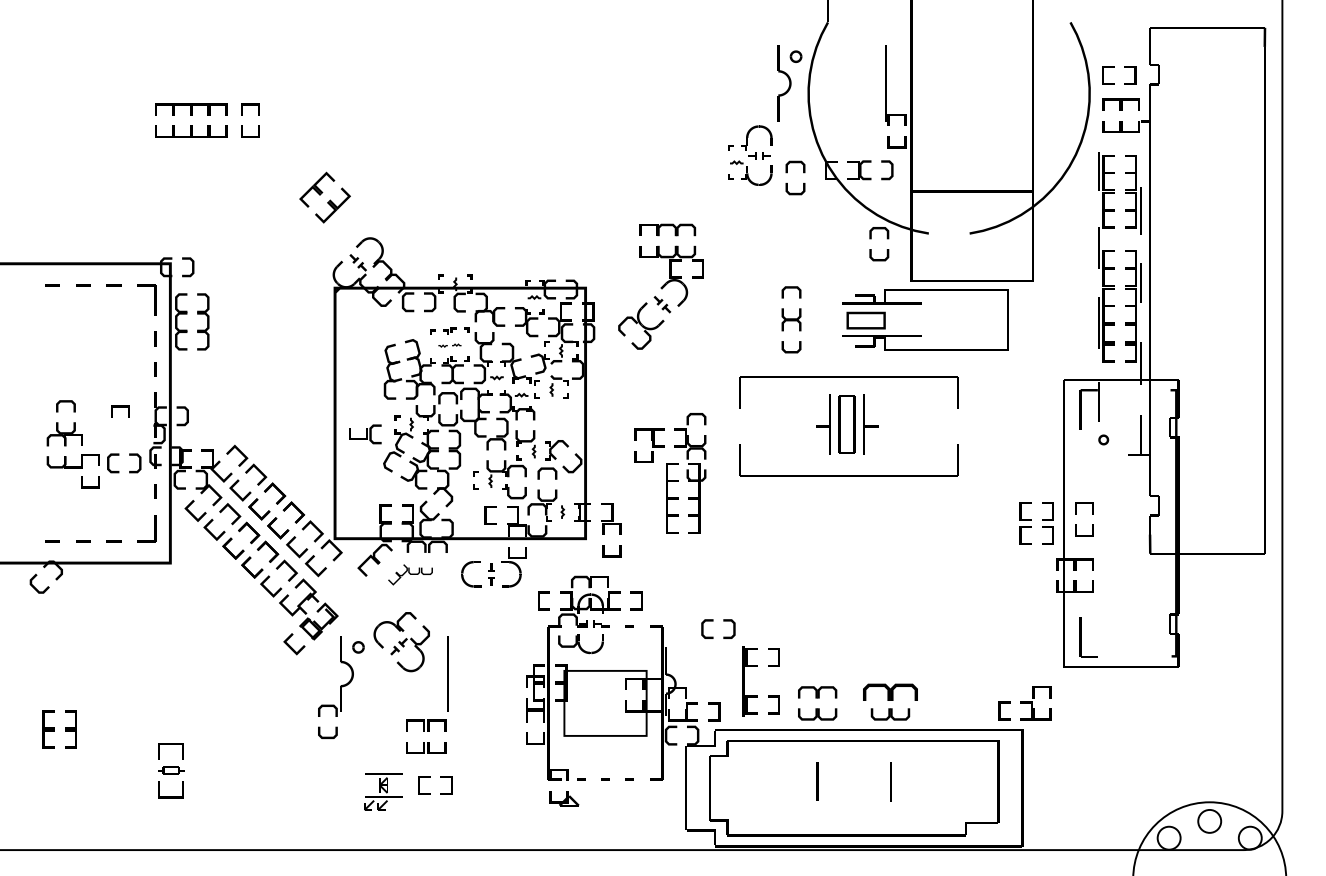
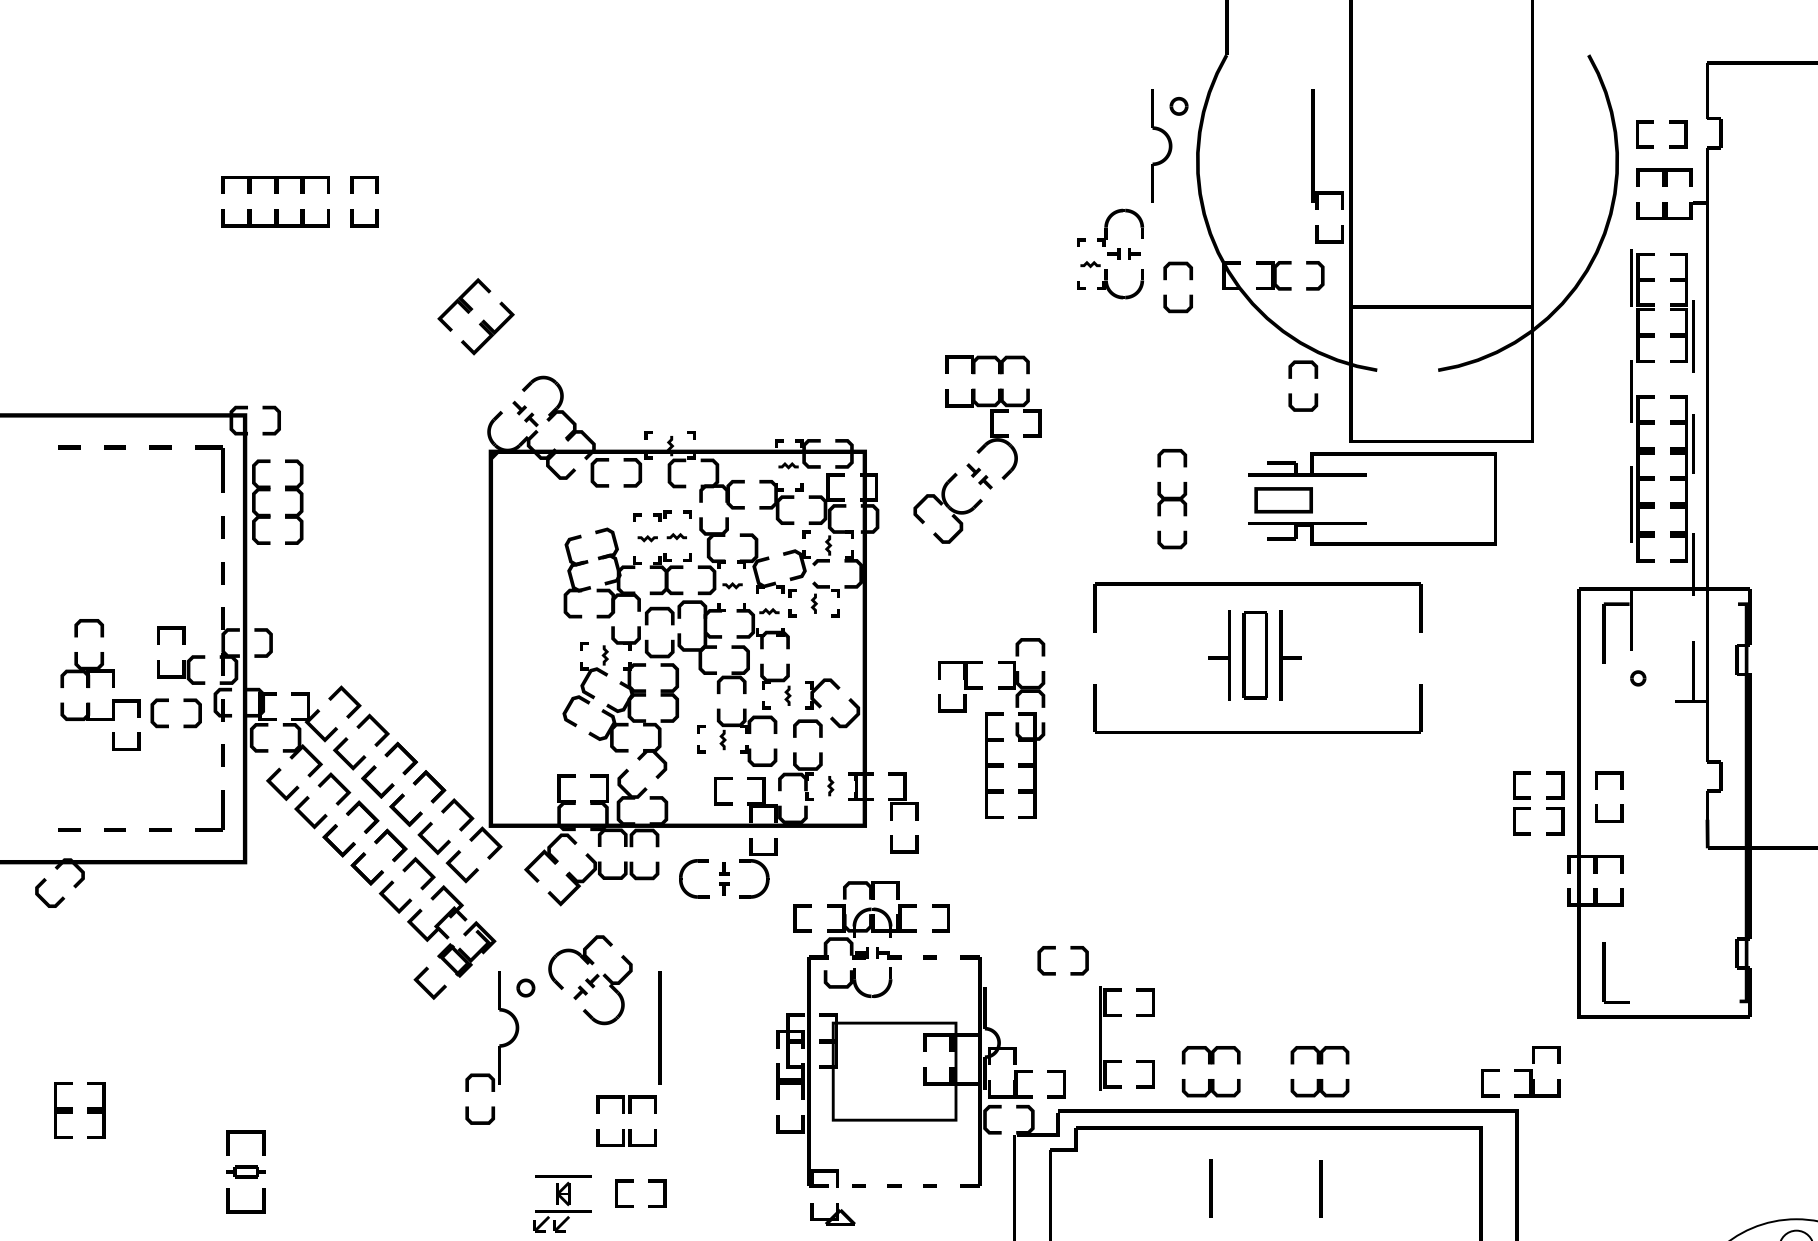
part: (449, 345) -> (661, 537), size x1.43
part: (365, 434) -> (181, 670), moved
part: (410, 574) -> (603, 879), size x1.67
part: (890, 692) -> (1320, 1055), size x0.71

